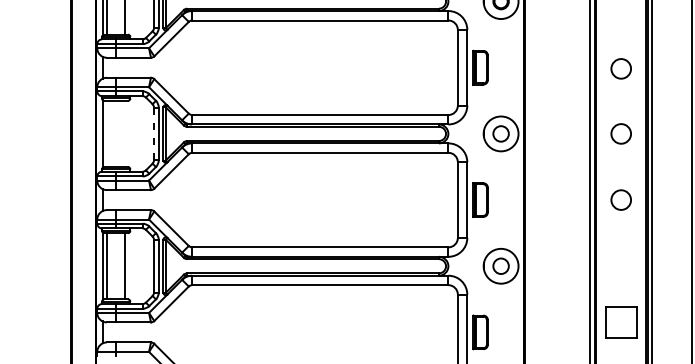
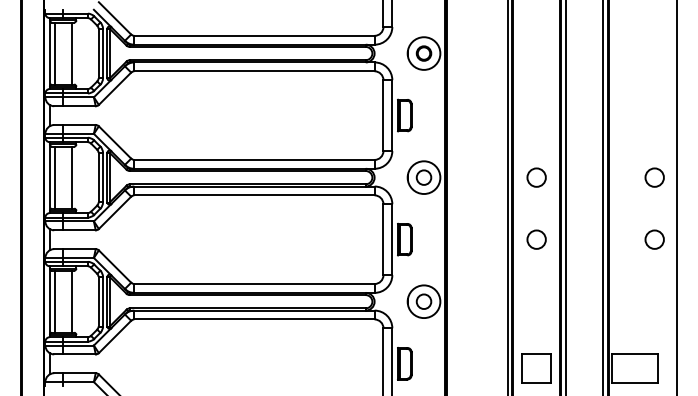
circle: (621, 68) -> (536, 116), removed
line: (107, 133) -> (54, 177), added
line: (125, 133) -> (71, 177), added
line: (153, 133) -> (98, 177), dashed -> solid
part: (621, 322) -> (536, 368), moved

